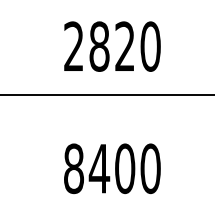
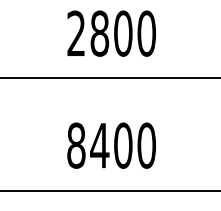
text: (125, 46) -> (123, 33), 2820 -> 2800

